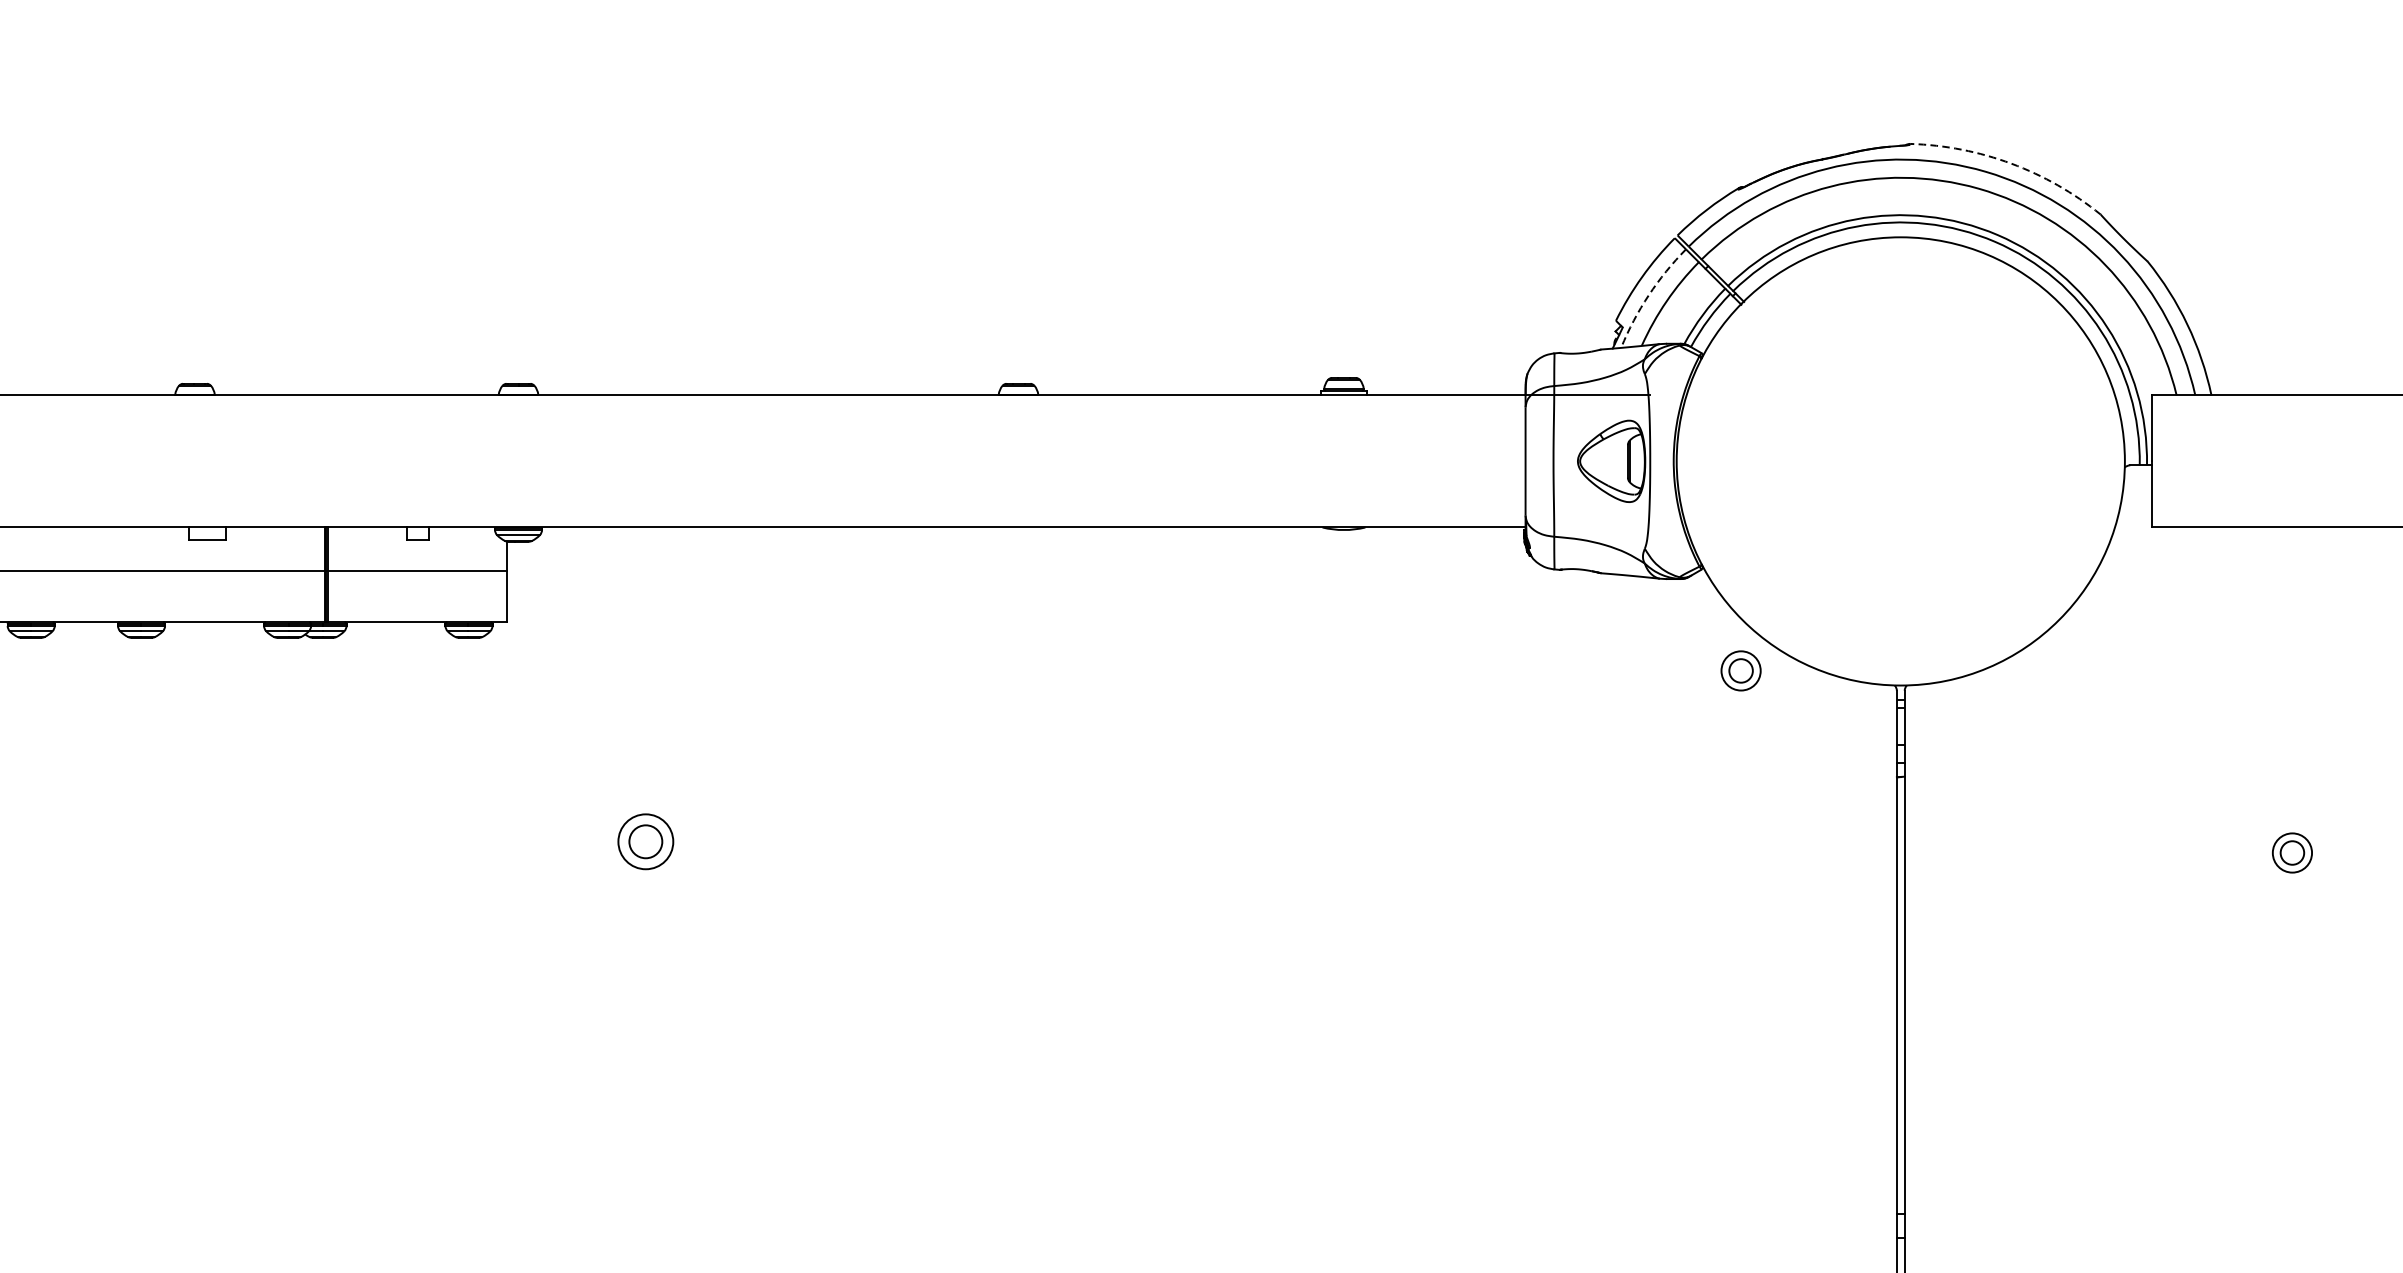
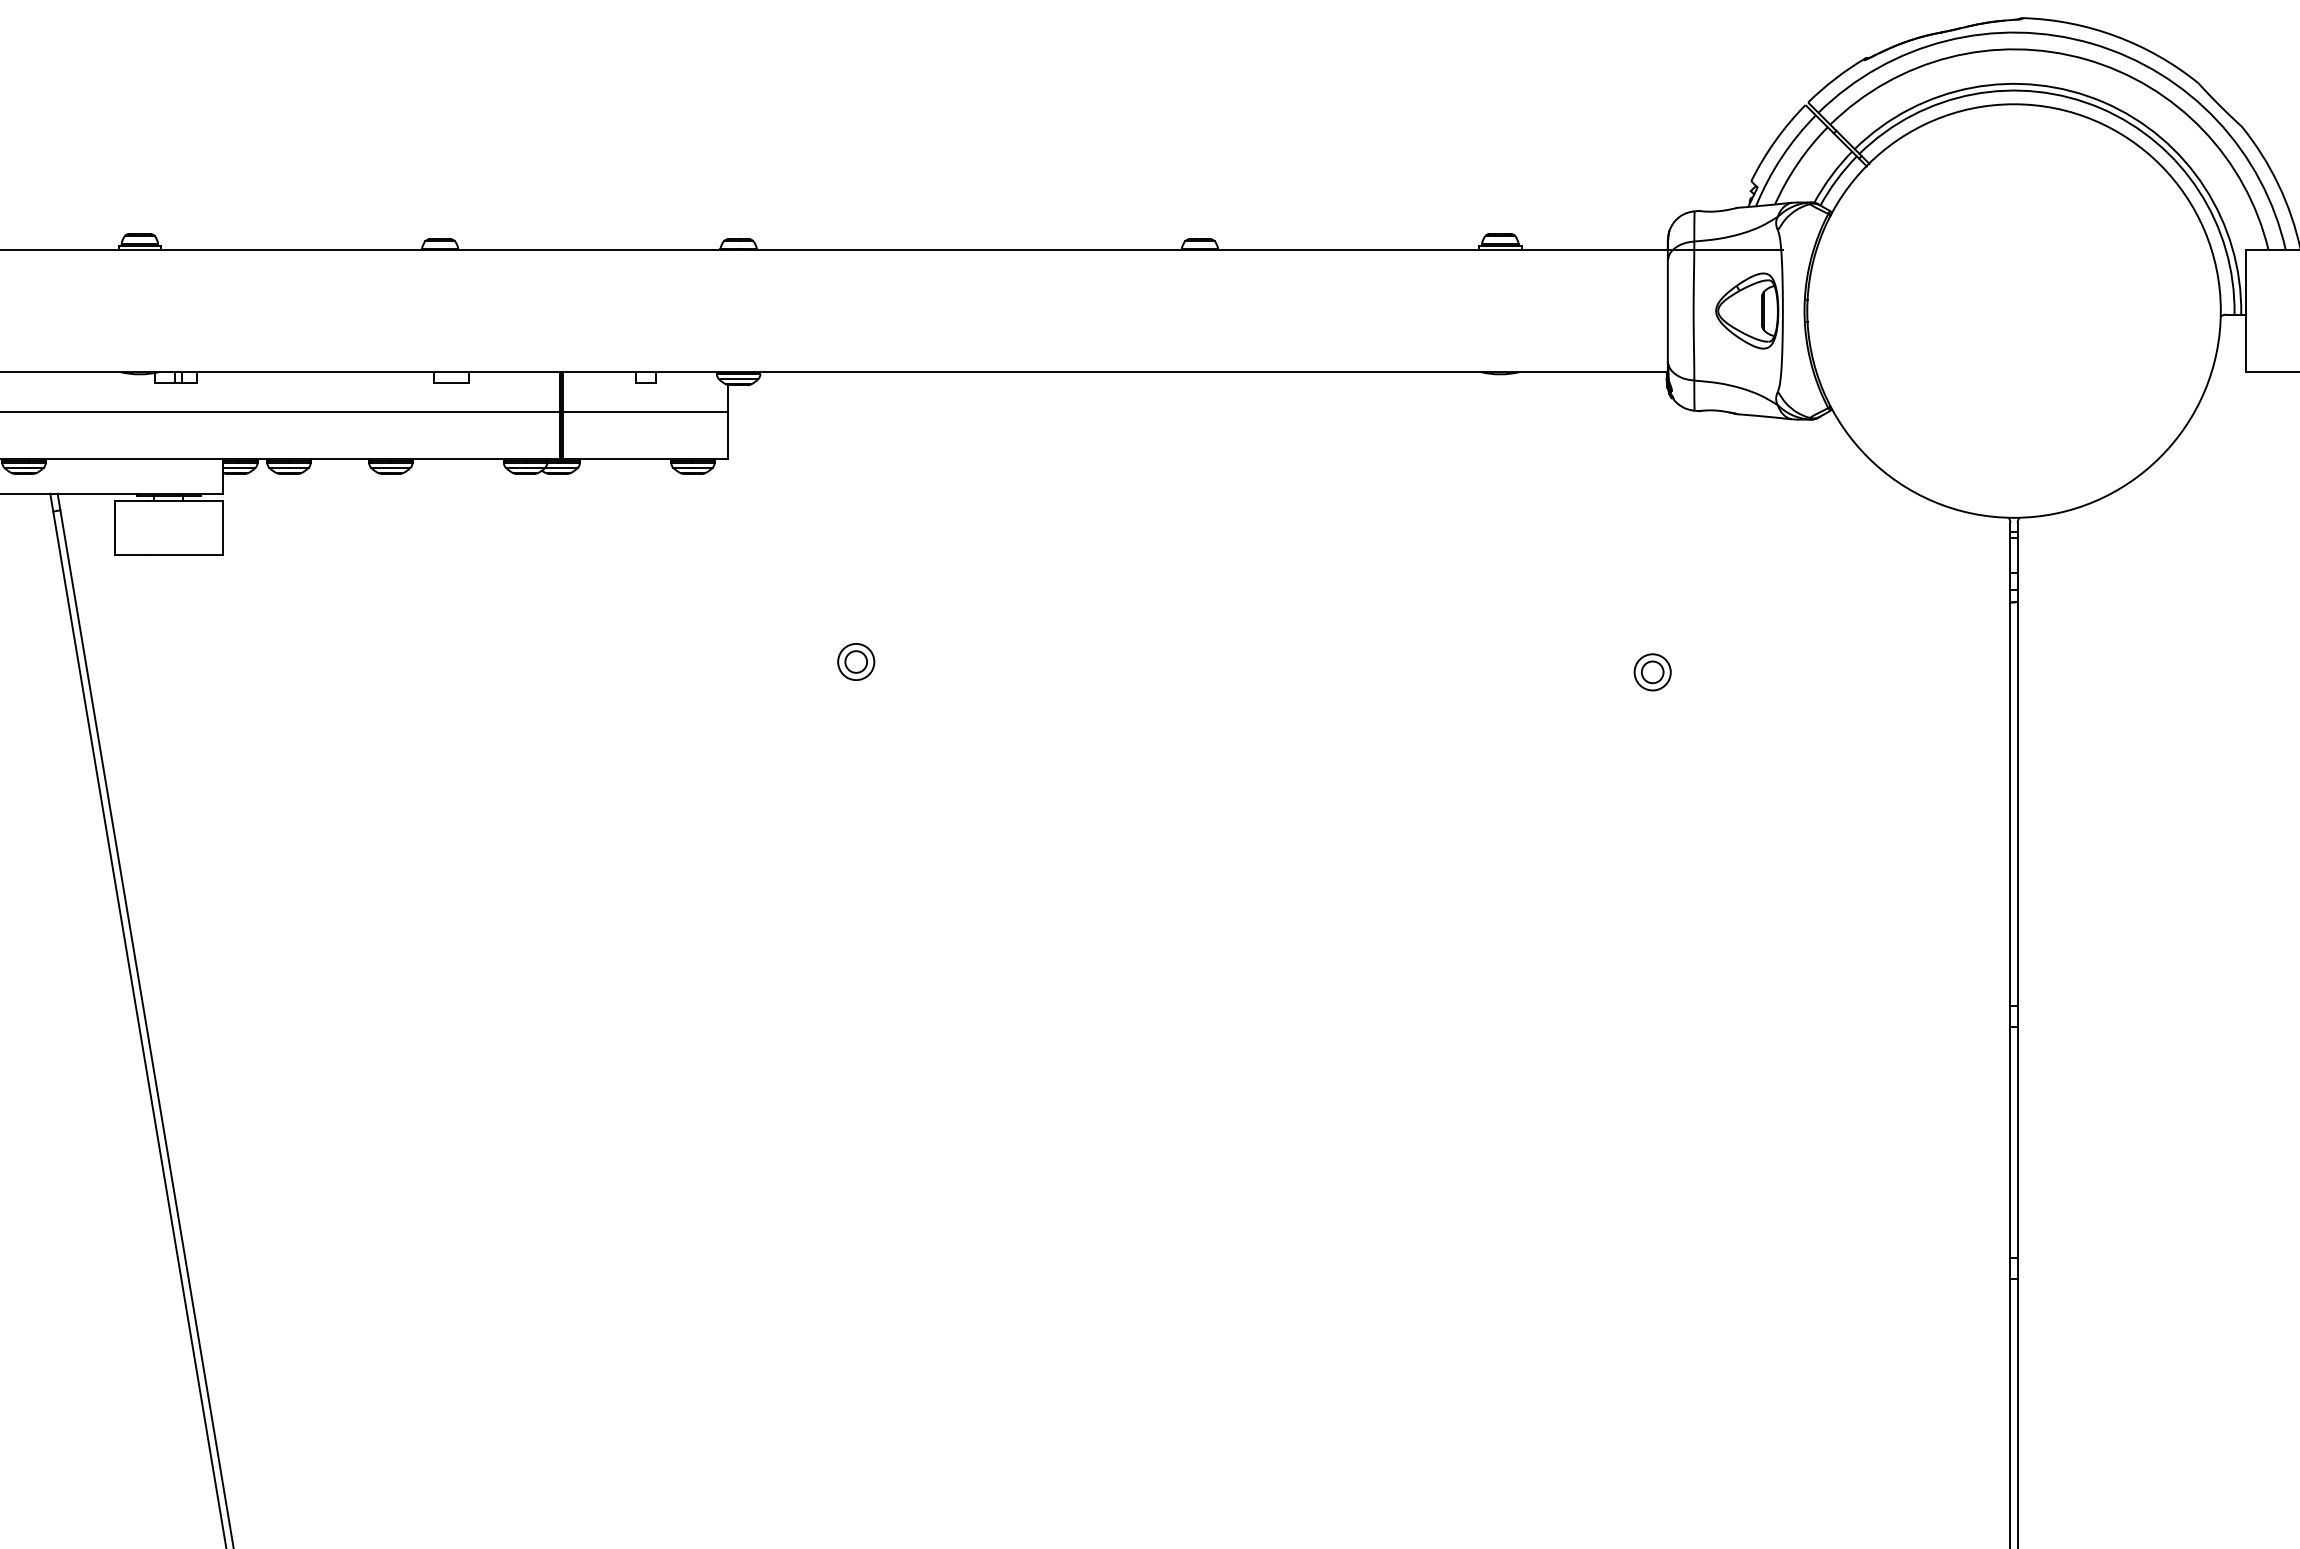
arc: (2011, 163) -> (2116, 36), dashed -> solid
arc: (1648, 294) -> (1781, 157), dashed -> solid
part: (1740, 671) -> (1652, 672), moved
part: (646, 841) -> (856, 661), size x0.71

